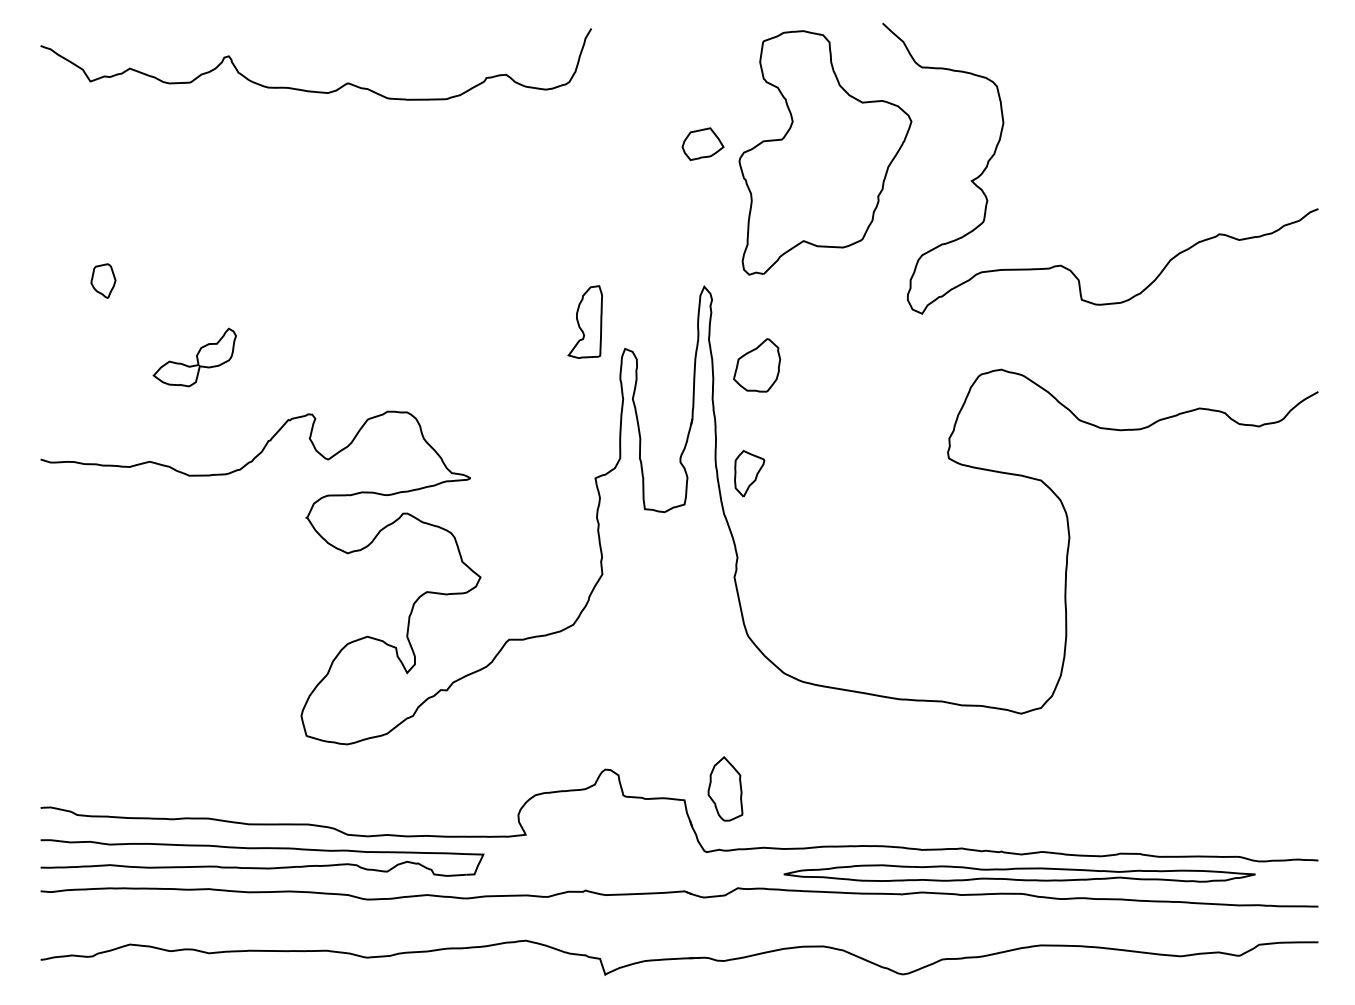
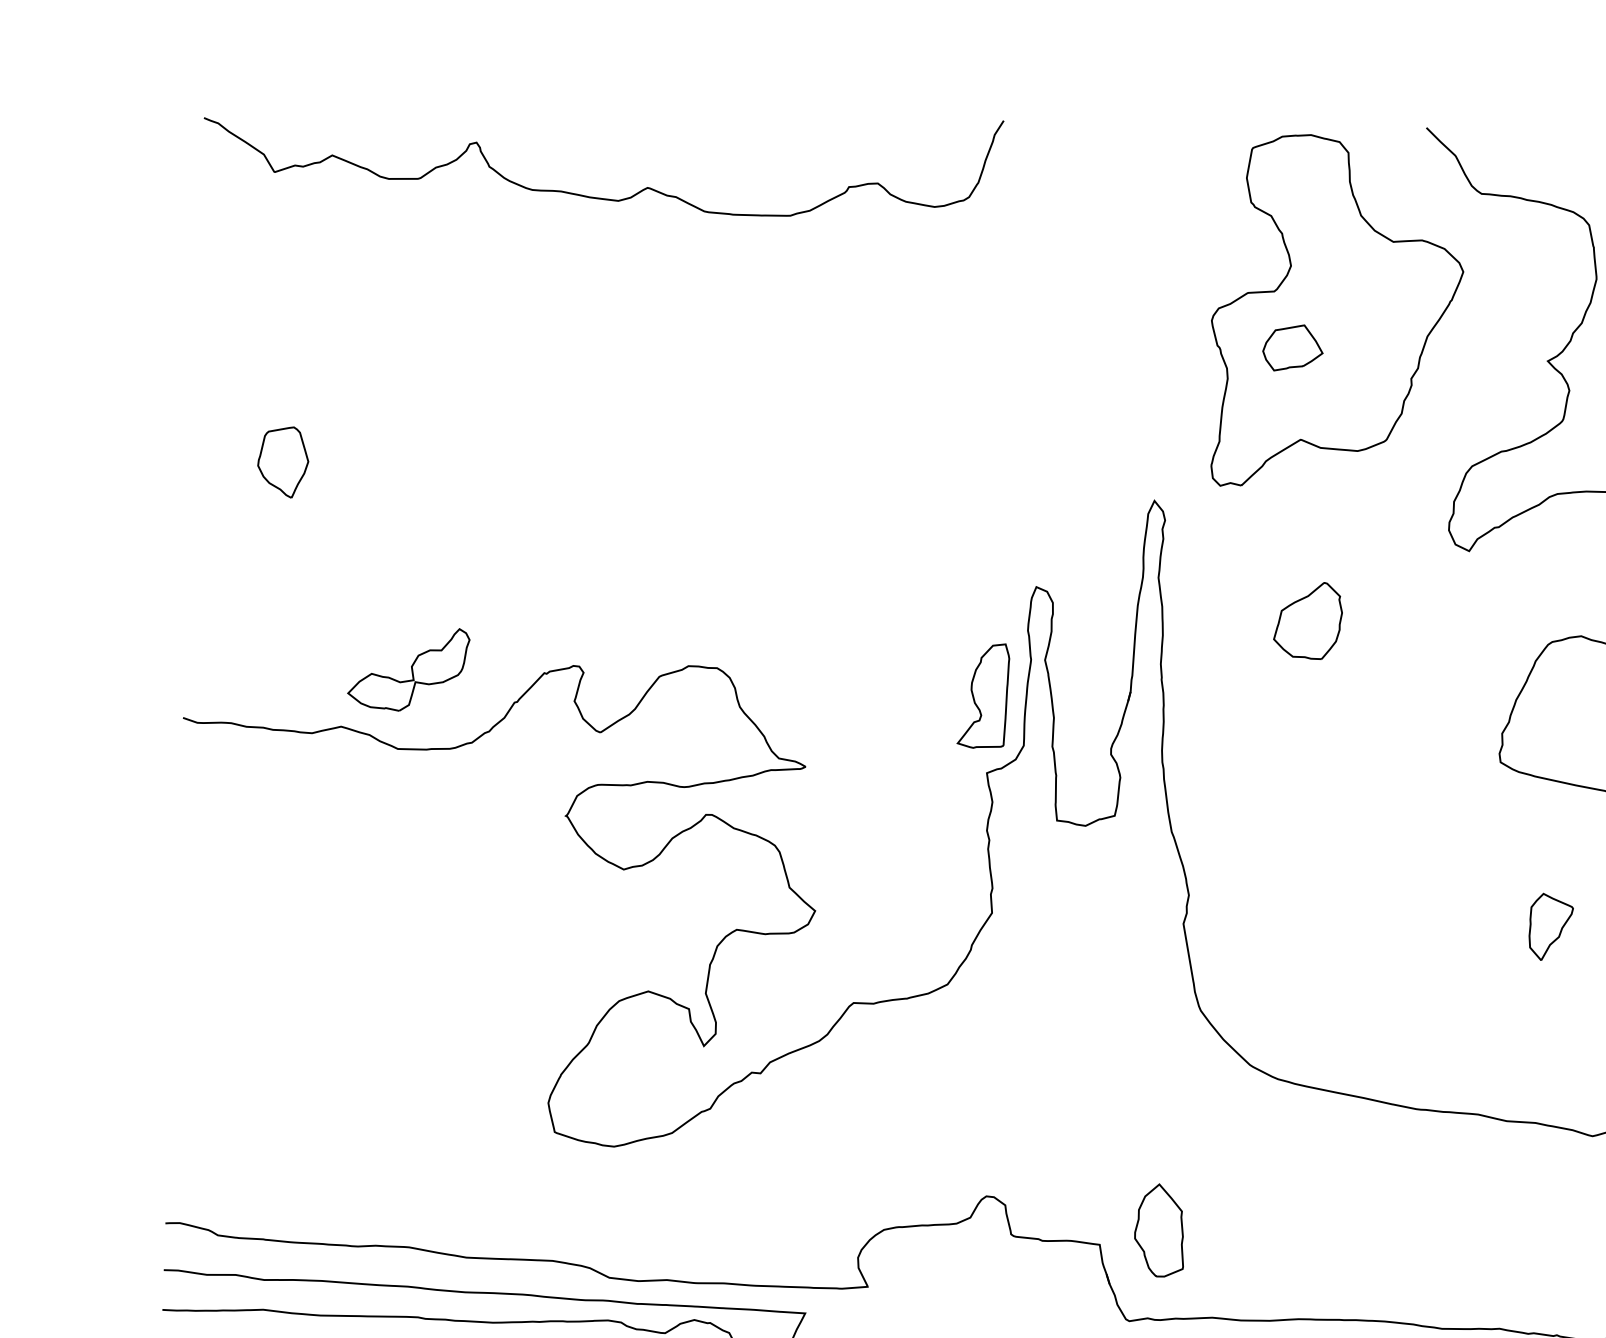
part: (702, 143) -> (1292, 347), moved
part: (103, 281) -> (283, 462), size x1.43
part: (584, 321) -> (982, 694), moved
part: (194, 357) -> (408, 669), moved
part: (757, 365) -> (1308, 620), moved
part: (749, 473) -> (1550, 926), moved

